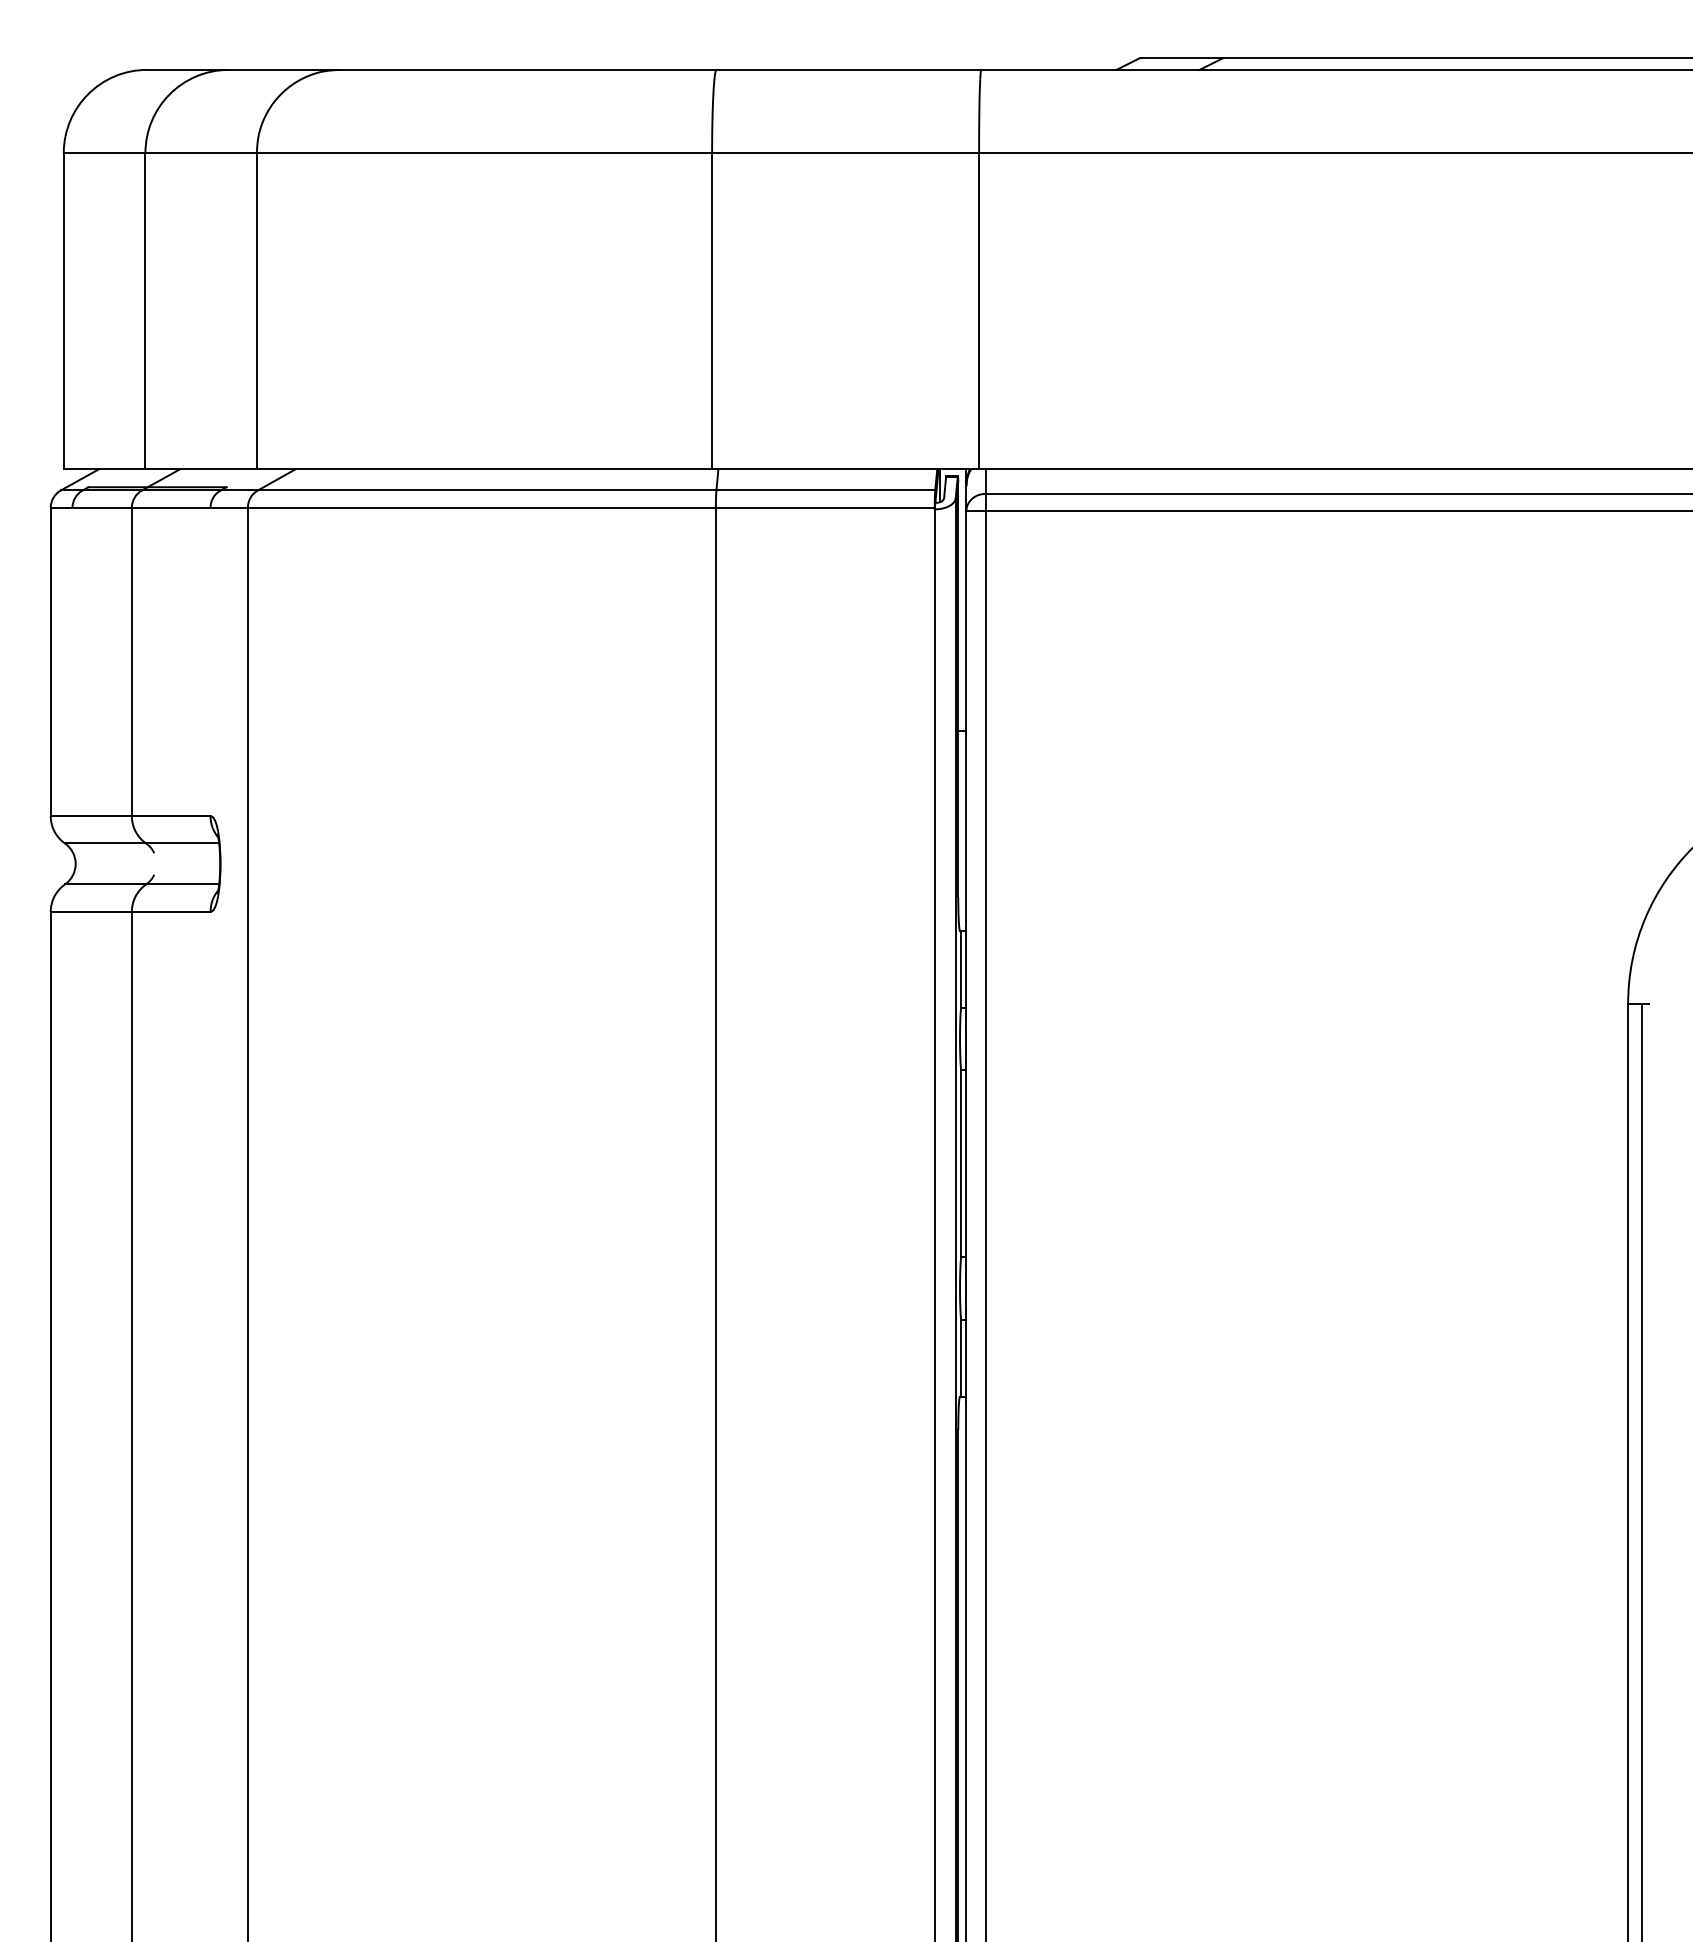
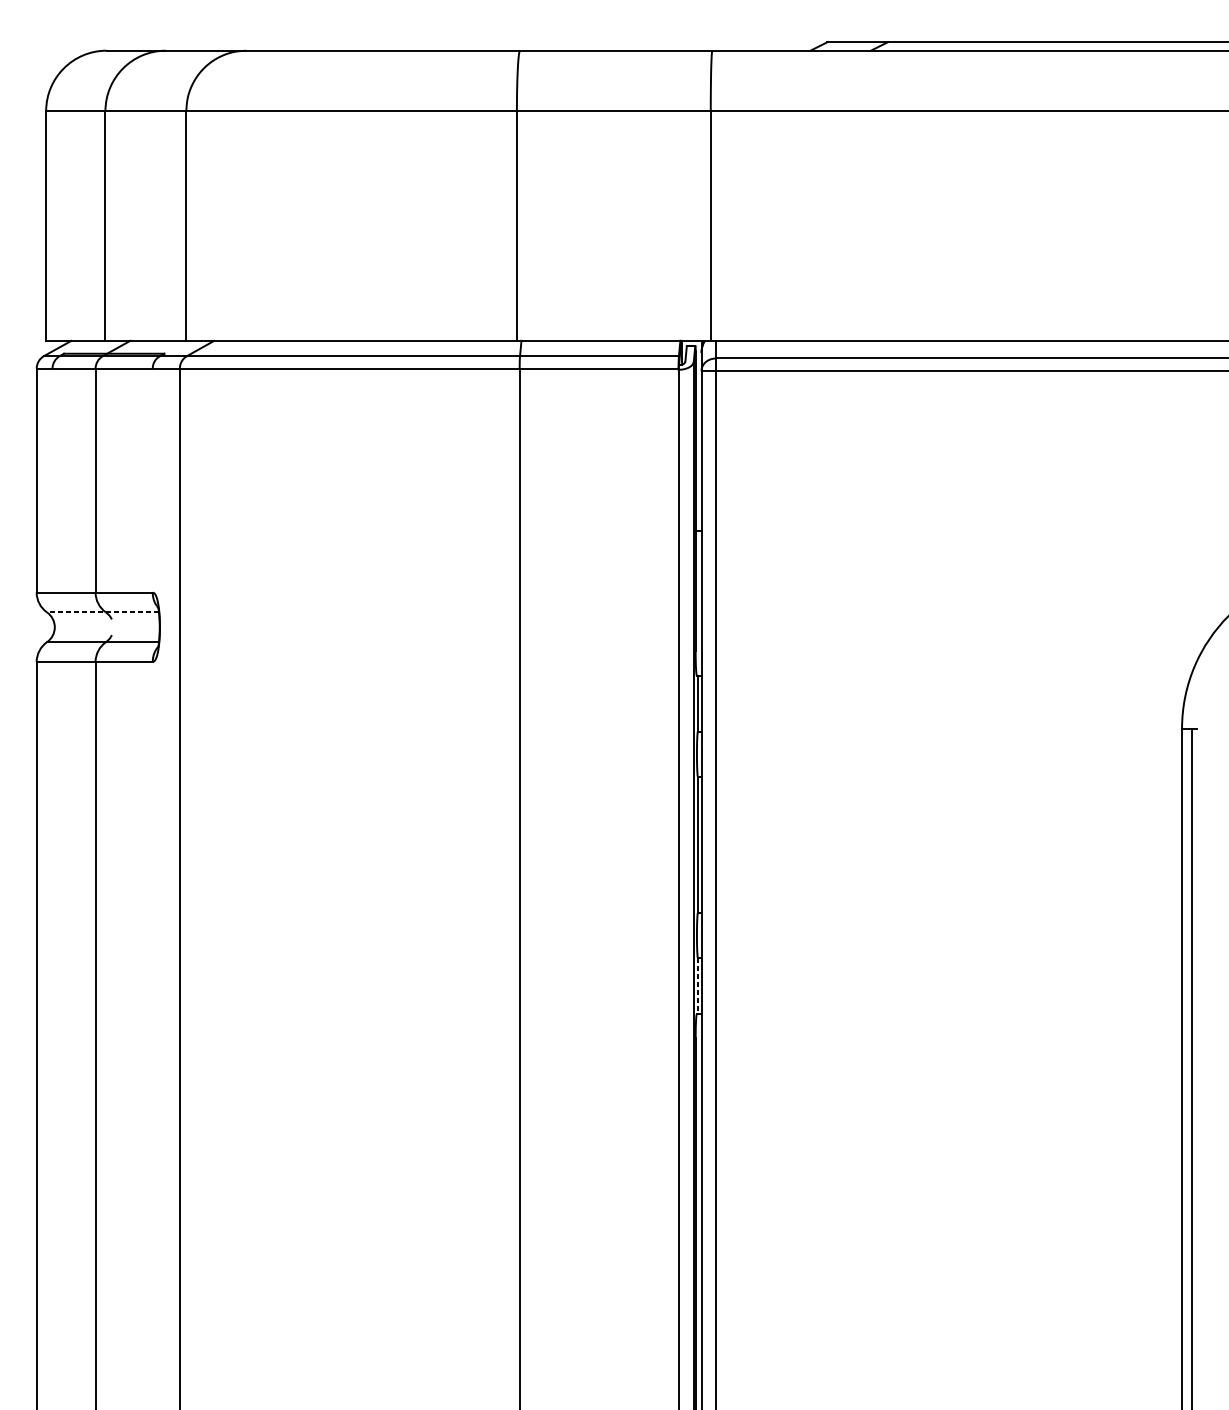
line: (141, 843) -> (102, 612), solid -> dashed
line: (961, 1358) -> (698, 986), solid -> dashed

